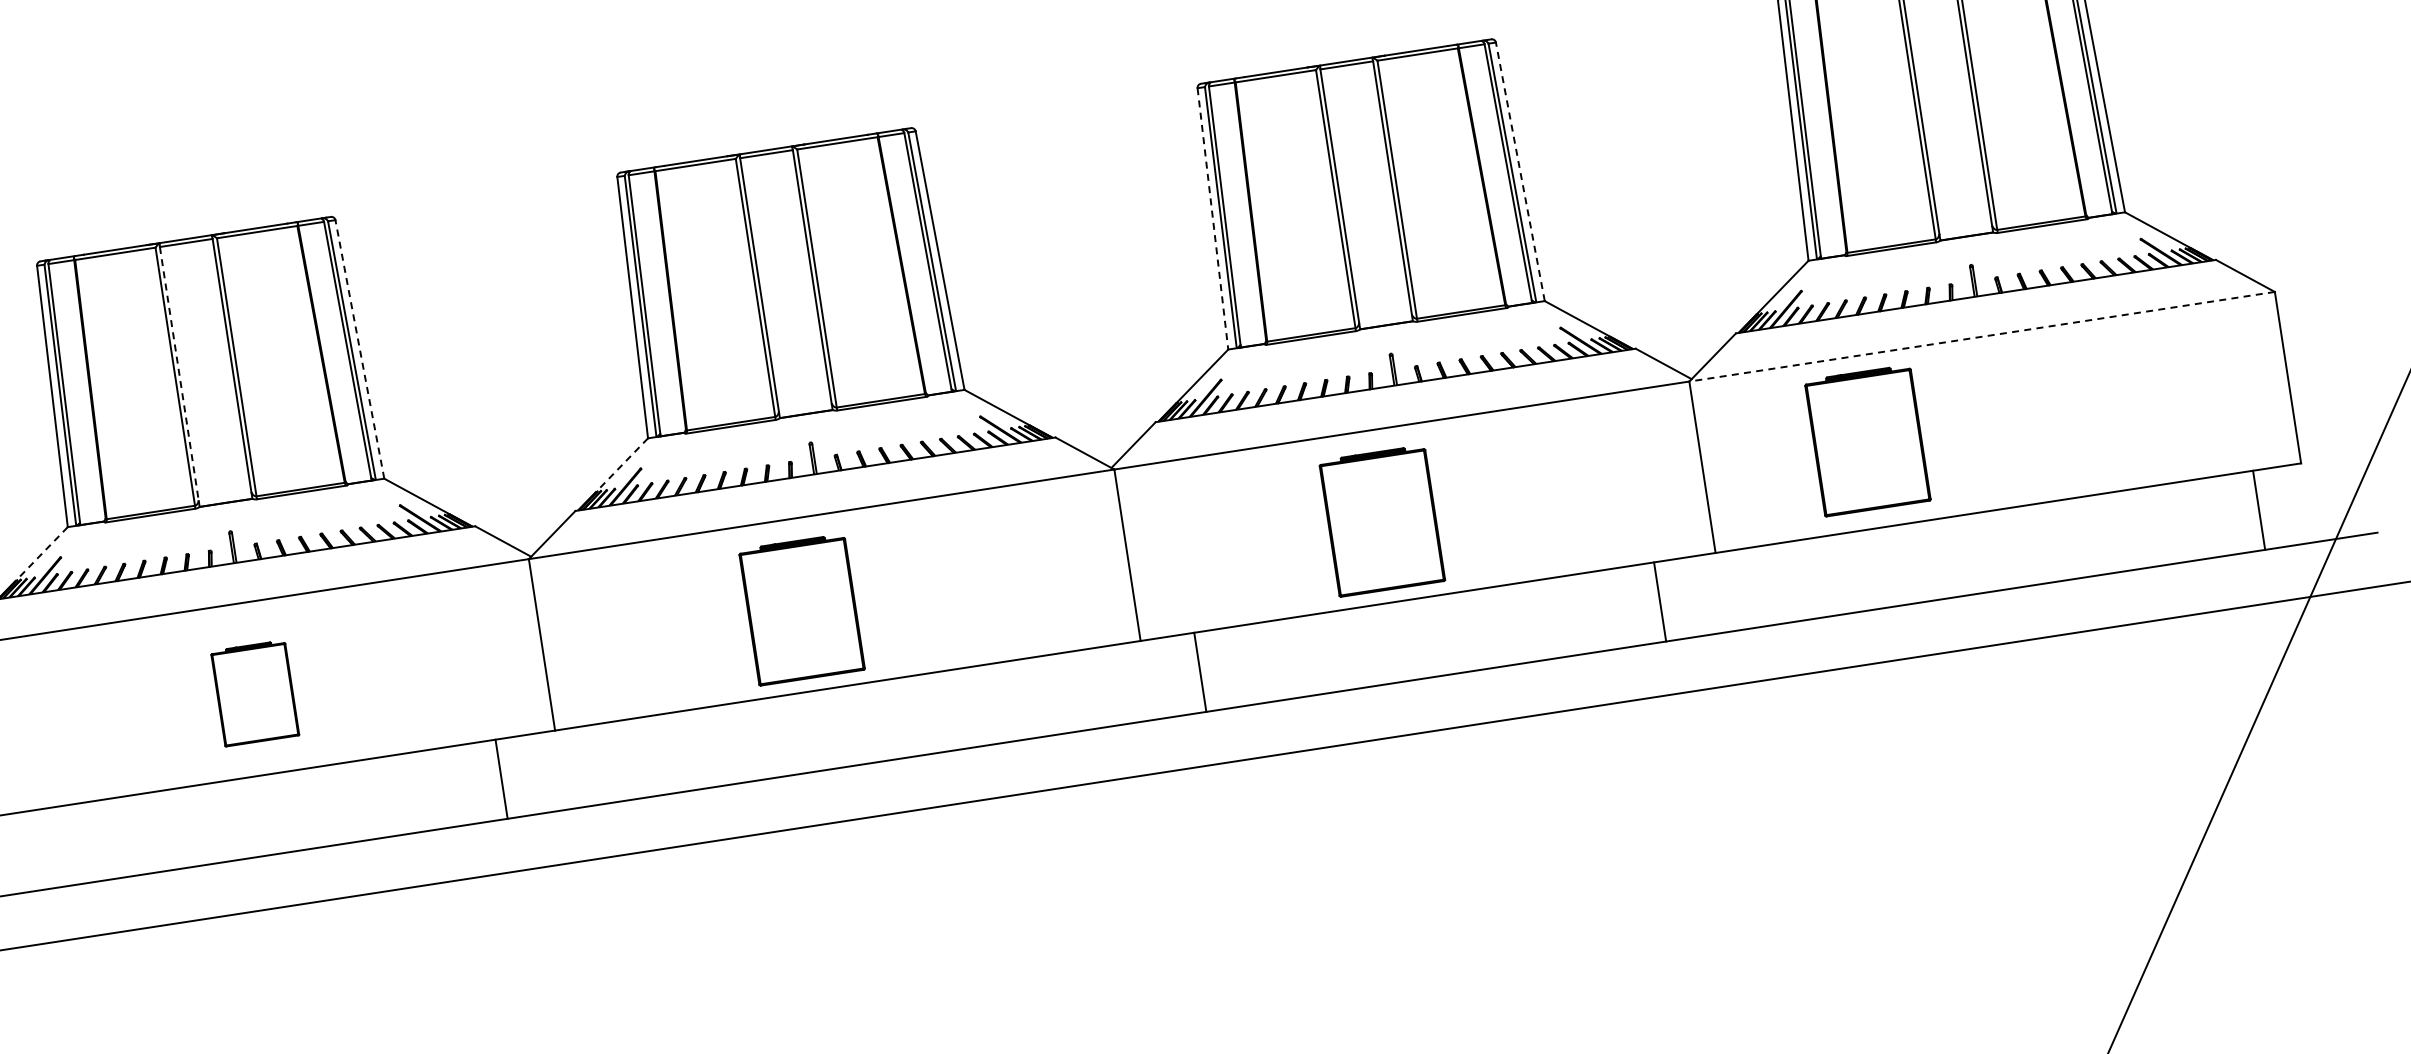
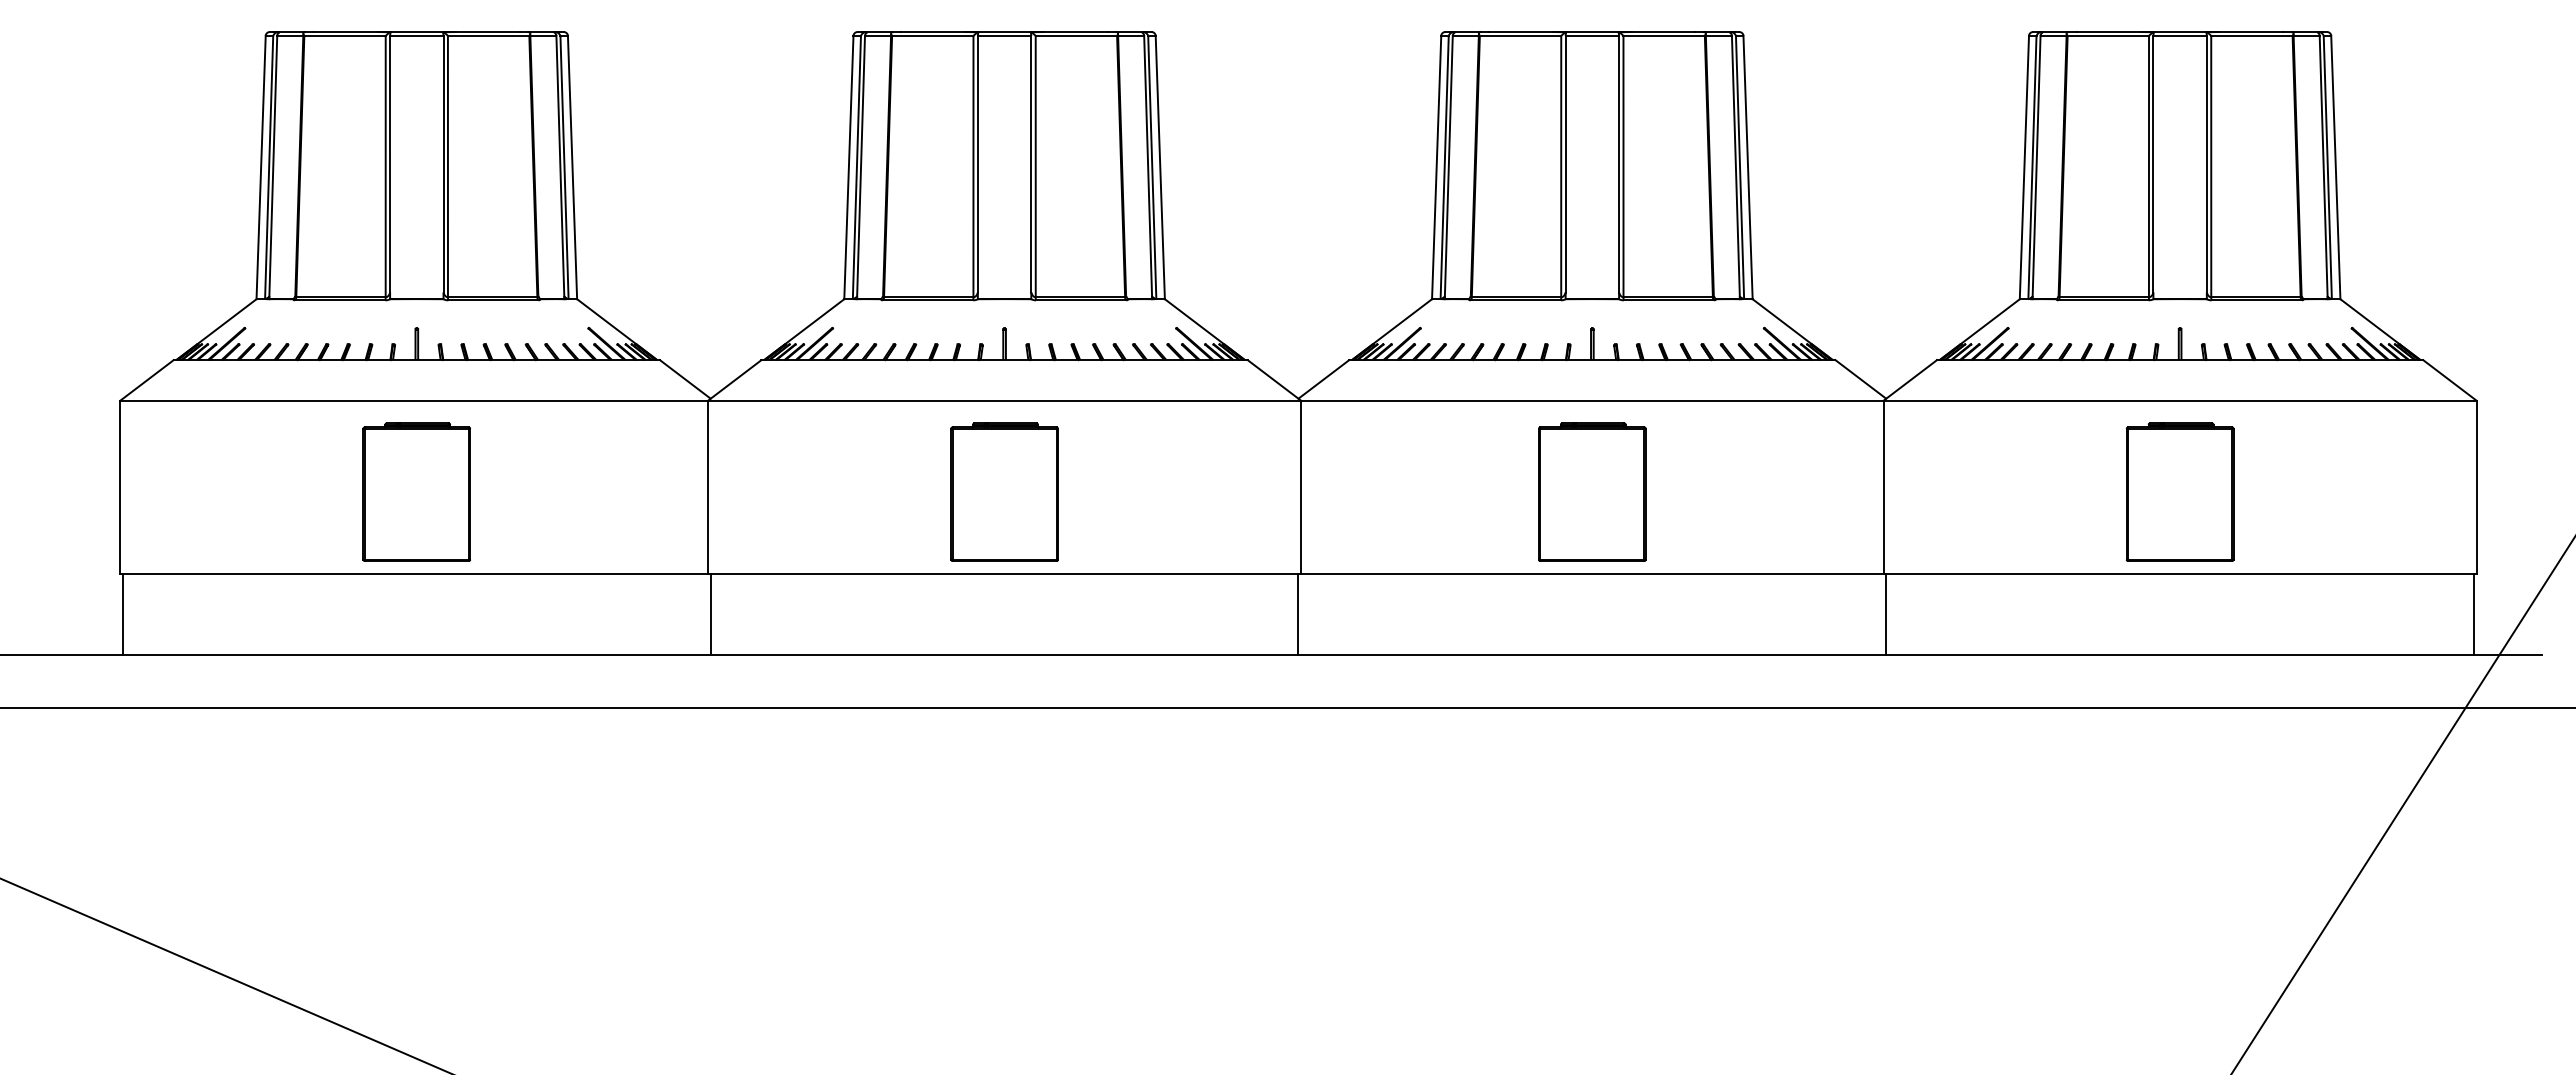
line: (1520, 171) -> (1748, 167), dashed -> solid
line: (1212, 218) -> (1436, 167), dashed -> solid
line: (1982, 336) -> (2180, 400), dashed -> solid
line: (359, 349) -> (572, 167), dashed -> solid
line: (179, 373) -> (390, 164), dashed -> solid
part: (1866, 440) -> (2179, 491), moved
line: (622, 464) -> (814, 321), dashed -> solid
line: (2259, 510) -> (2474, 614), moved
part: (1382, 520) -> (1592, 491), moved
line: (41, 553) -> (226, 321), dashed -> solid
line: (1660, 601) -> (1886, 614), moved
part: (801, 609) -> (1004, 491), moved
line: (1200, 672) -> (1298, 614), moved
part: (254, 692) -> (416, 491), size x1.43
line: (501, 779) -> (710, 614), moved

